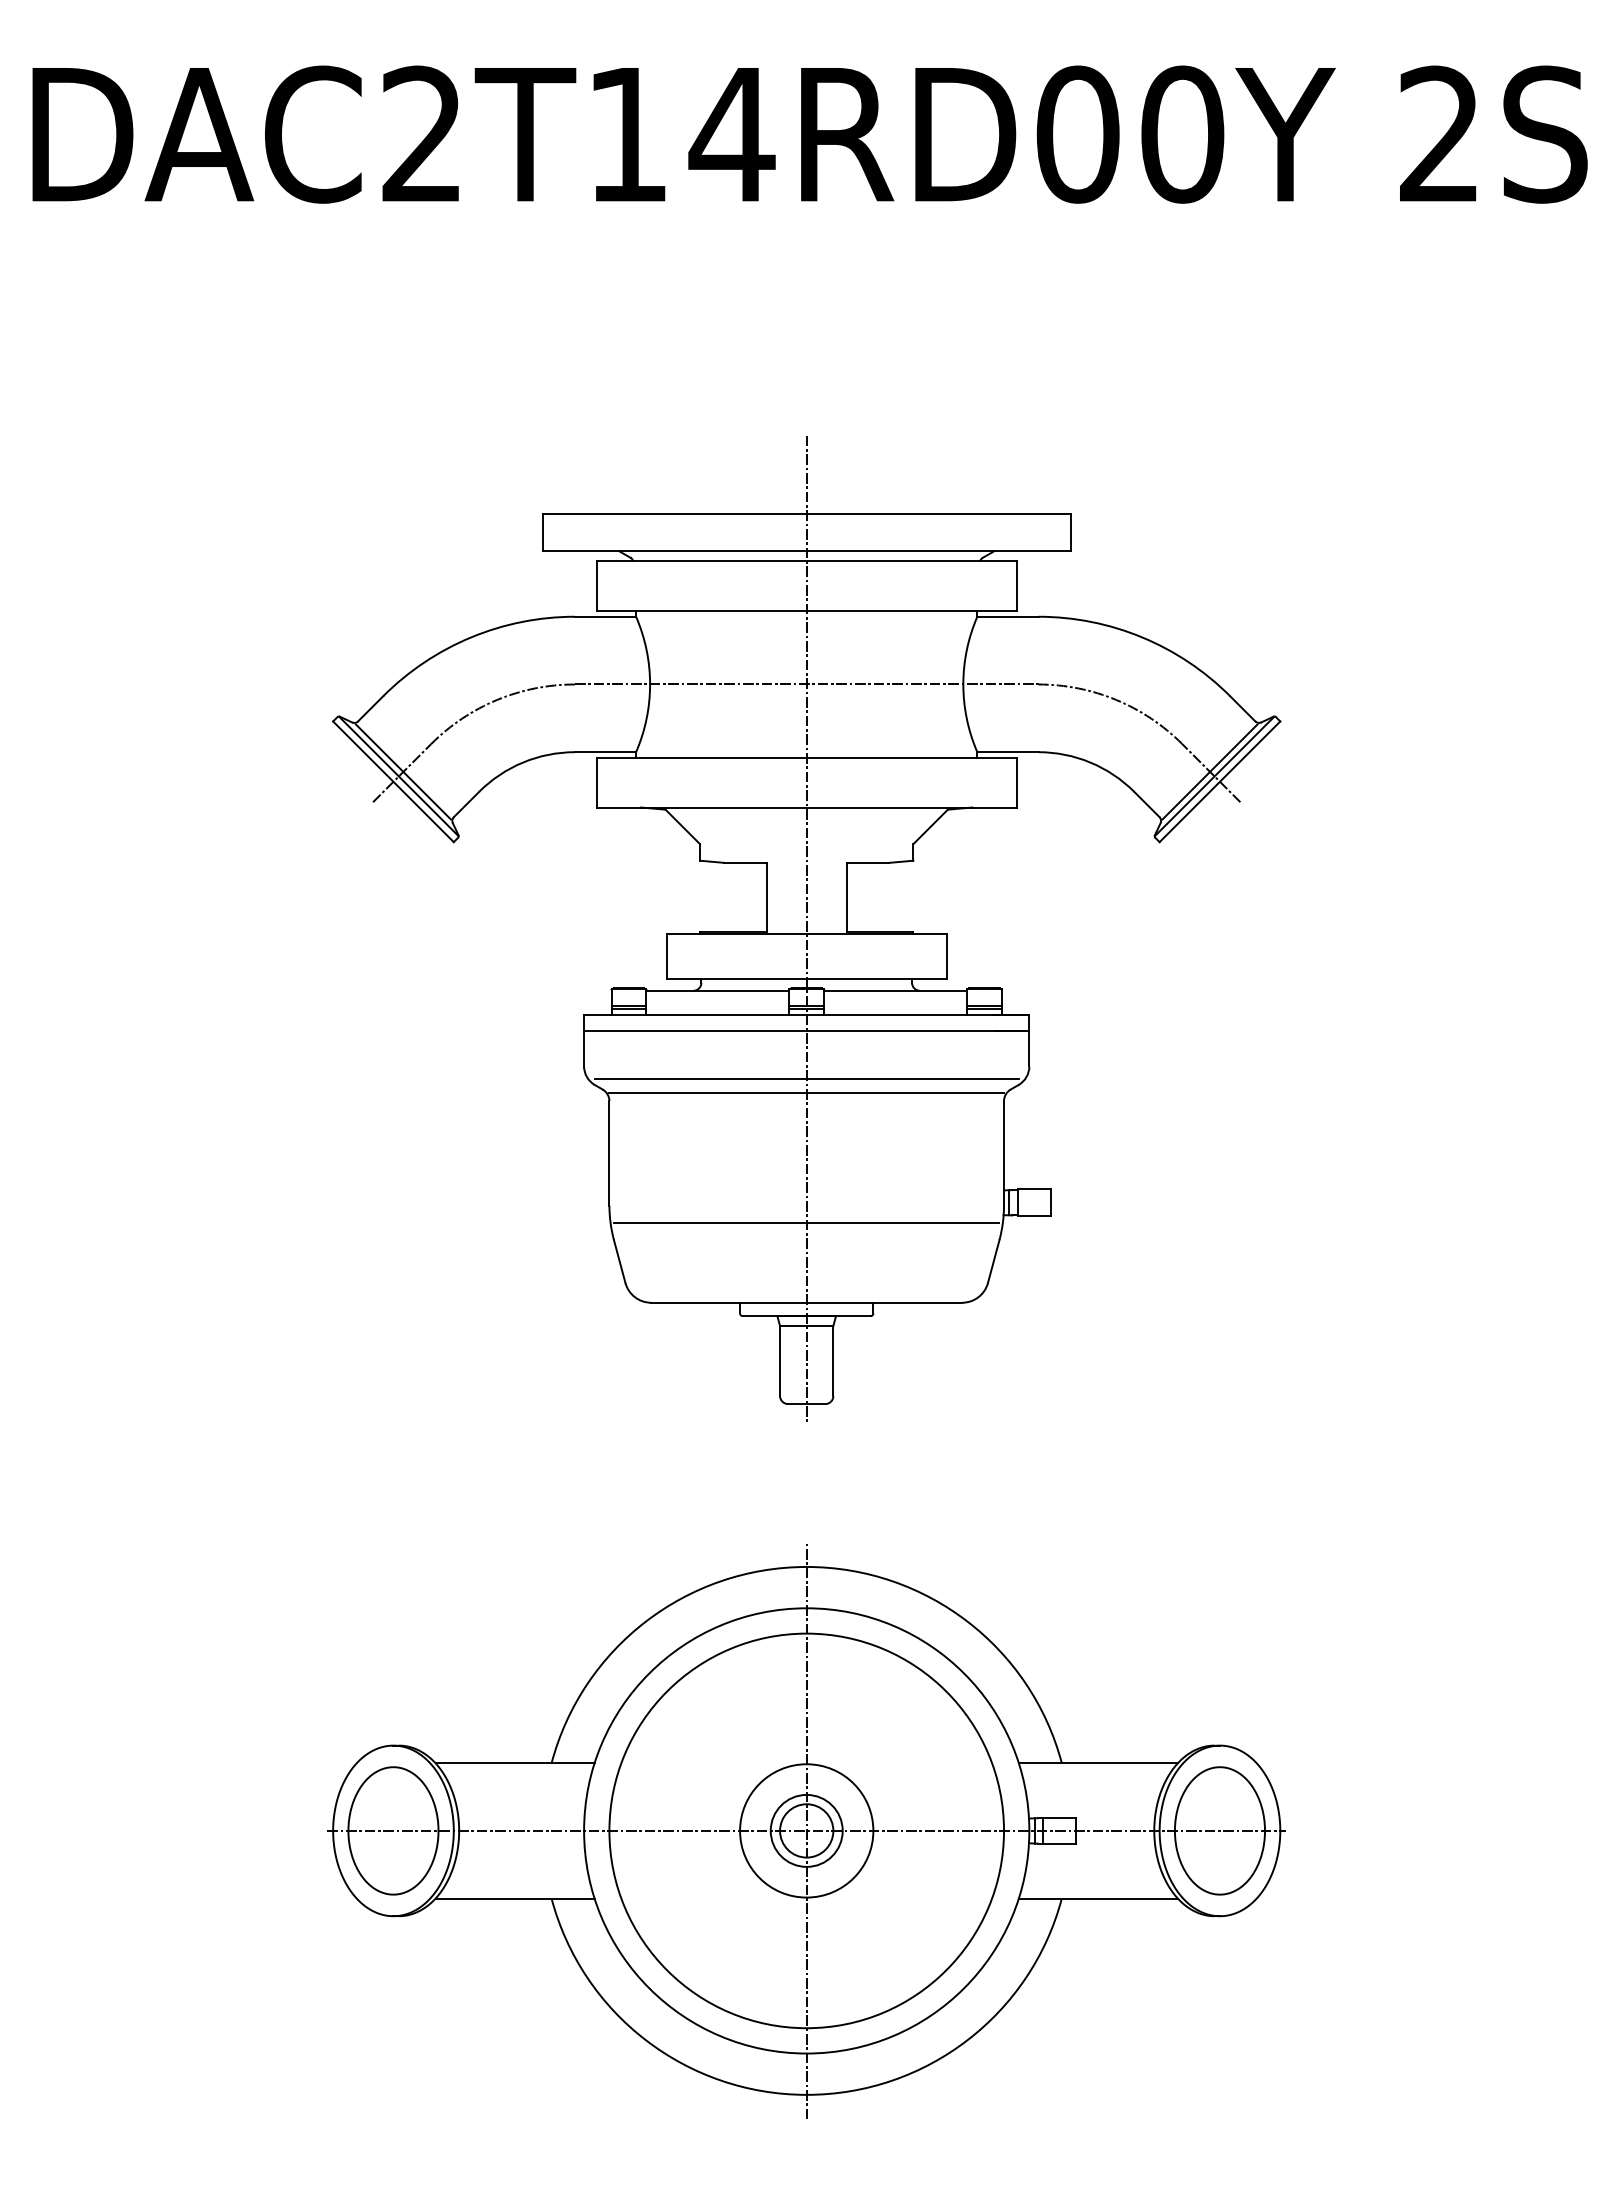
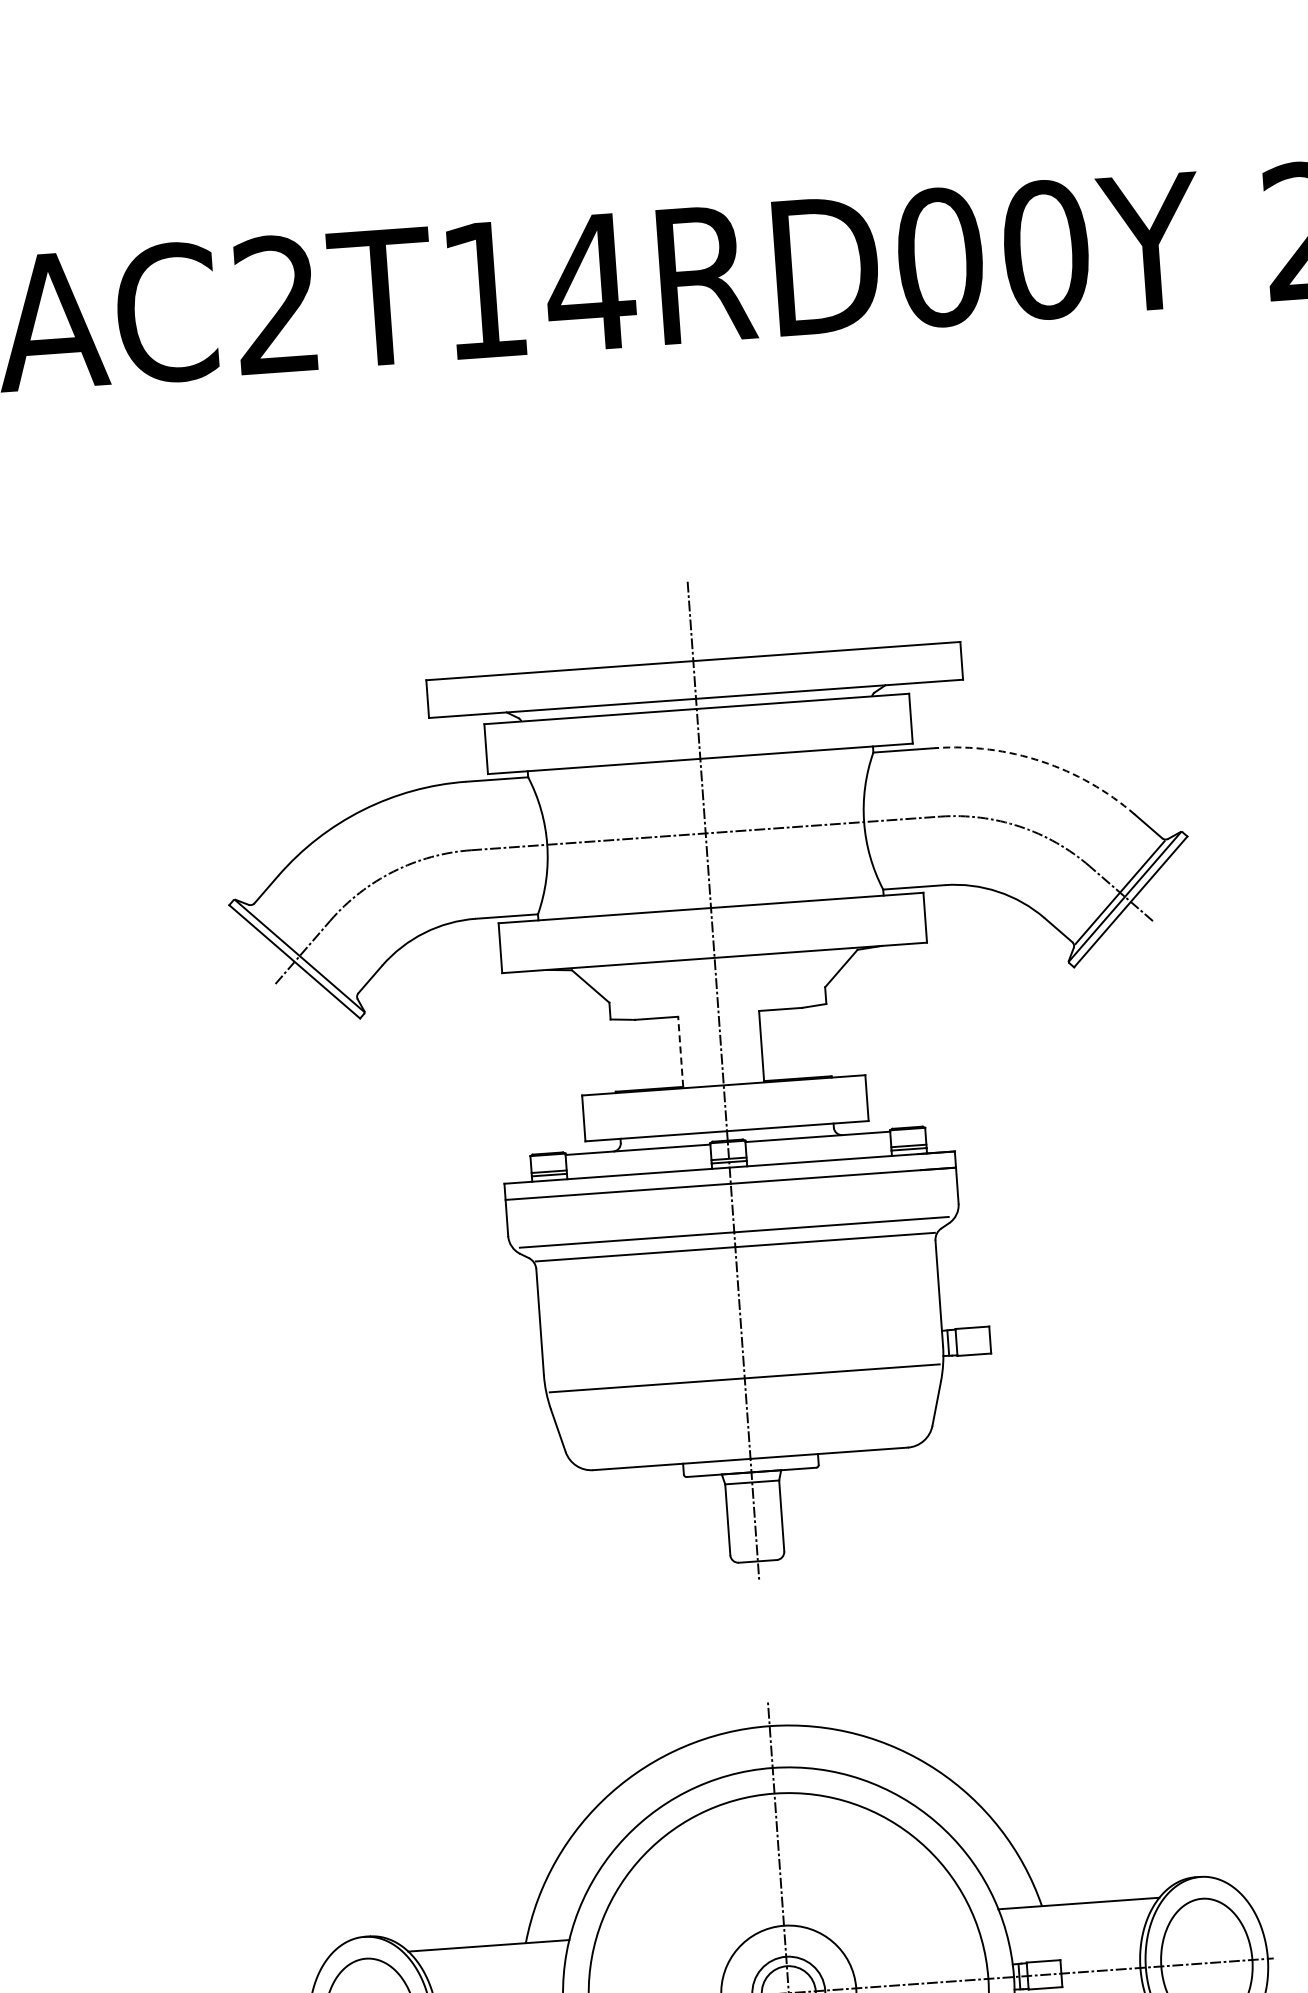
arc: (1142, 637) -> (1041, 761), solid -> dashed
line: (402, 771) -> (303, 950), removed
line: (766, 897) -> (680, 1051), solid -> dashed

